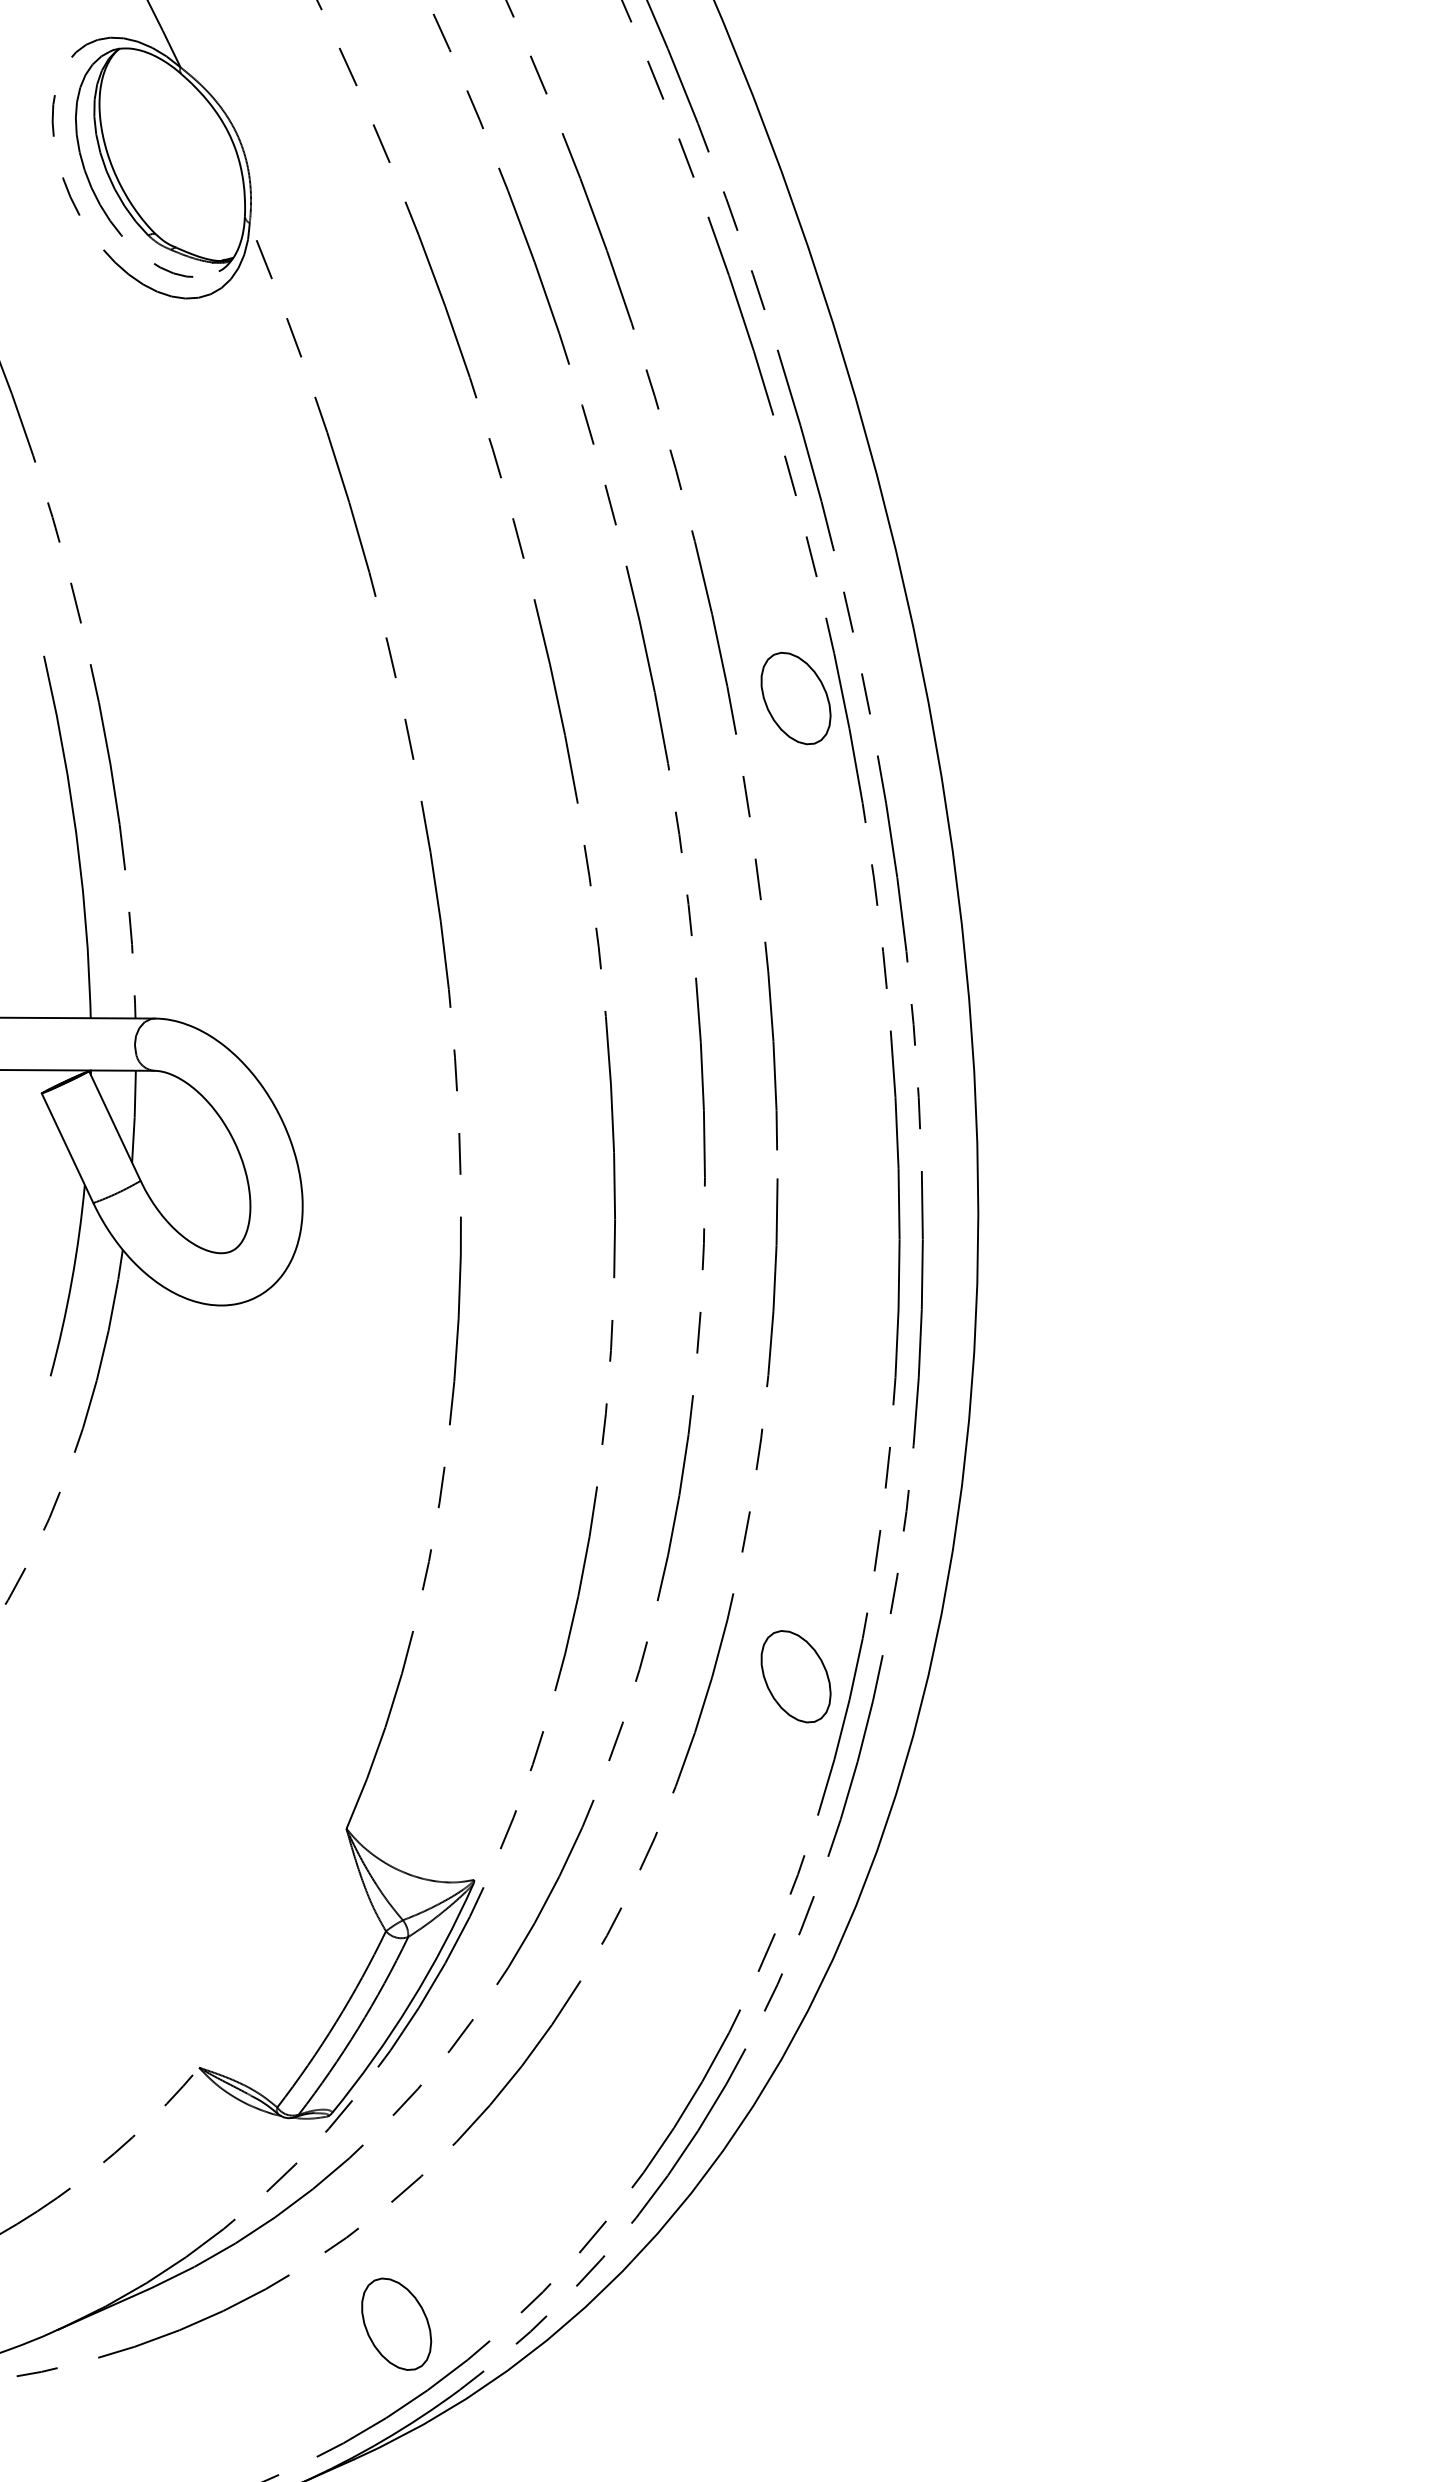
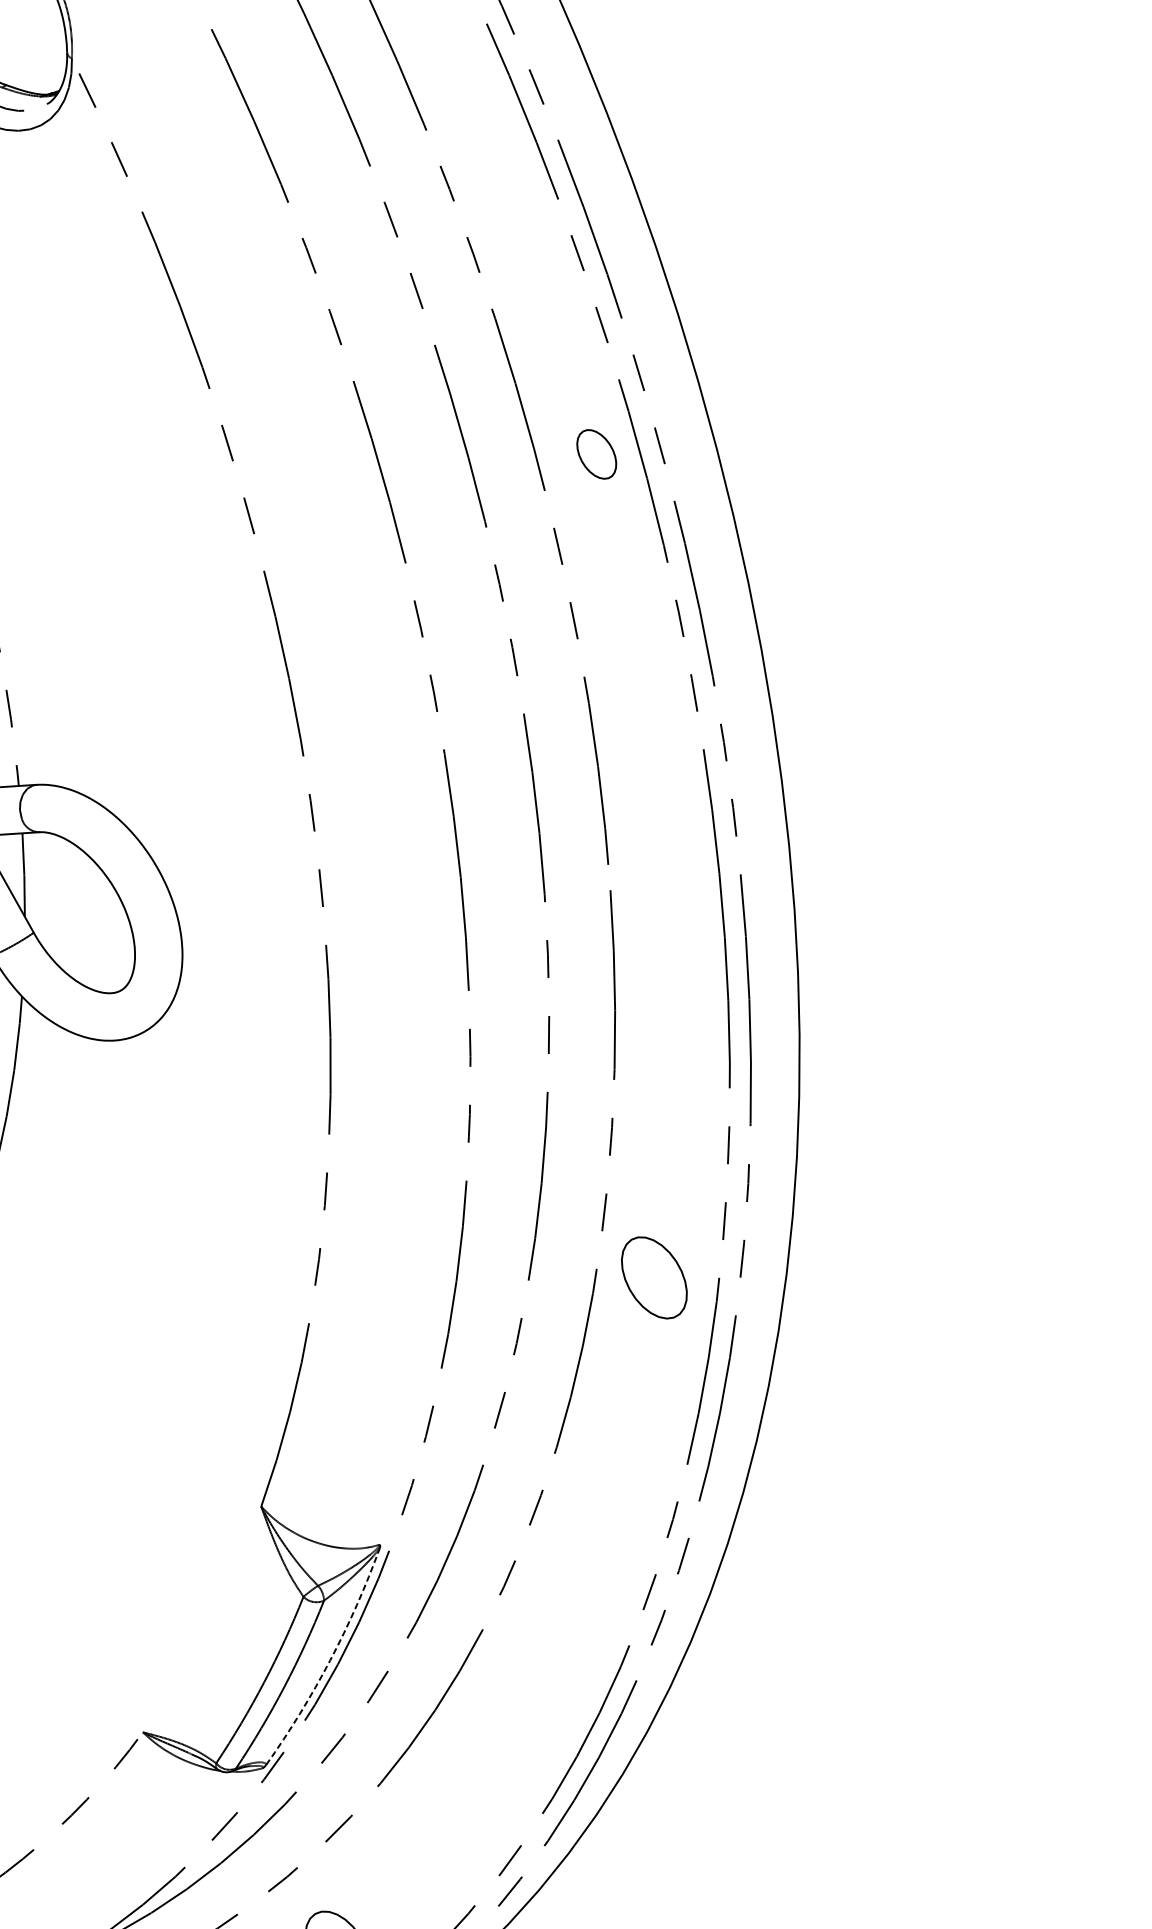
part: (795, 698) -> (596, 454), size x0.6
part: (795, 1676) -> (653, 1277), moved
arc: (410, 2003) -> (330, 1660), solid -> dashed

